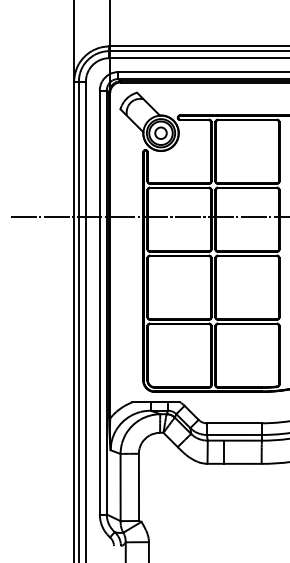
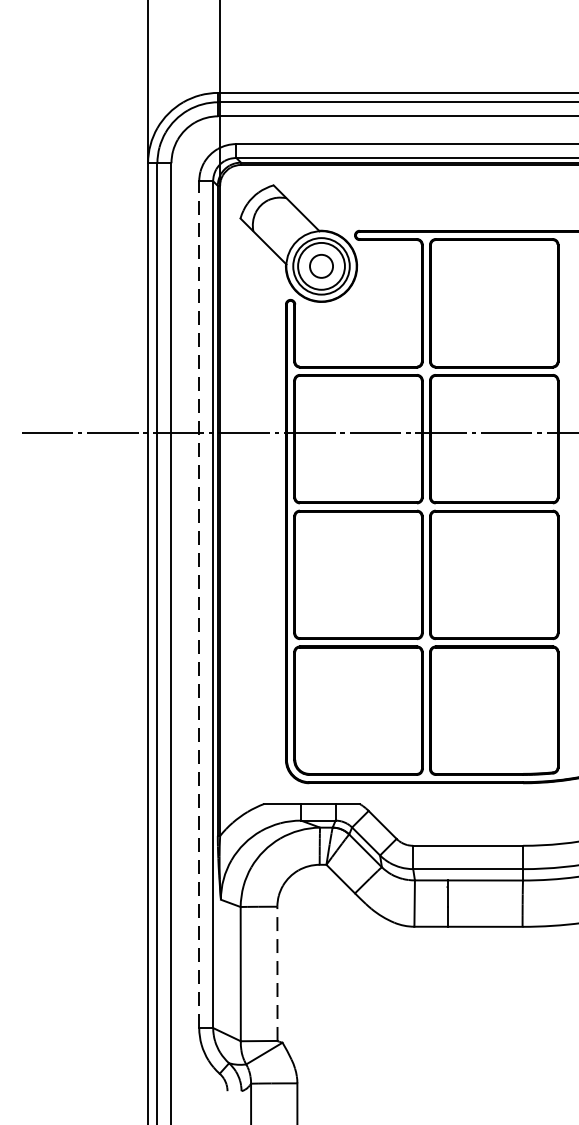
line: (99, 302) -> (198, 604), solid -> dashed
line: (138, 487) -> (276, 974), solid -> dashed

